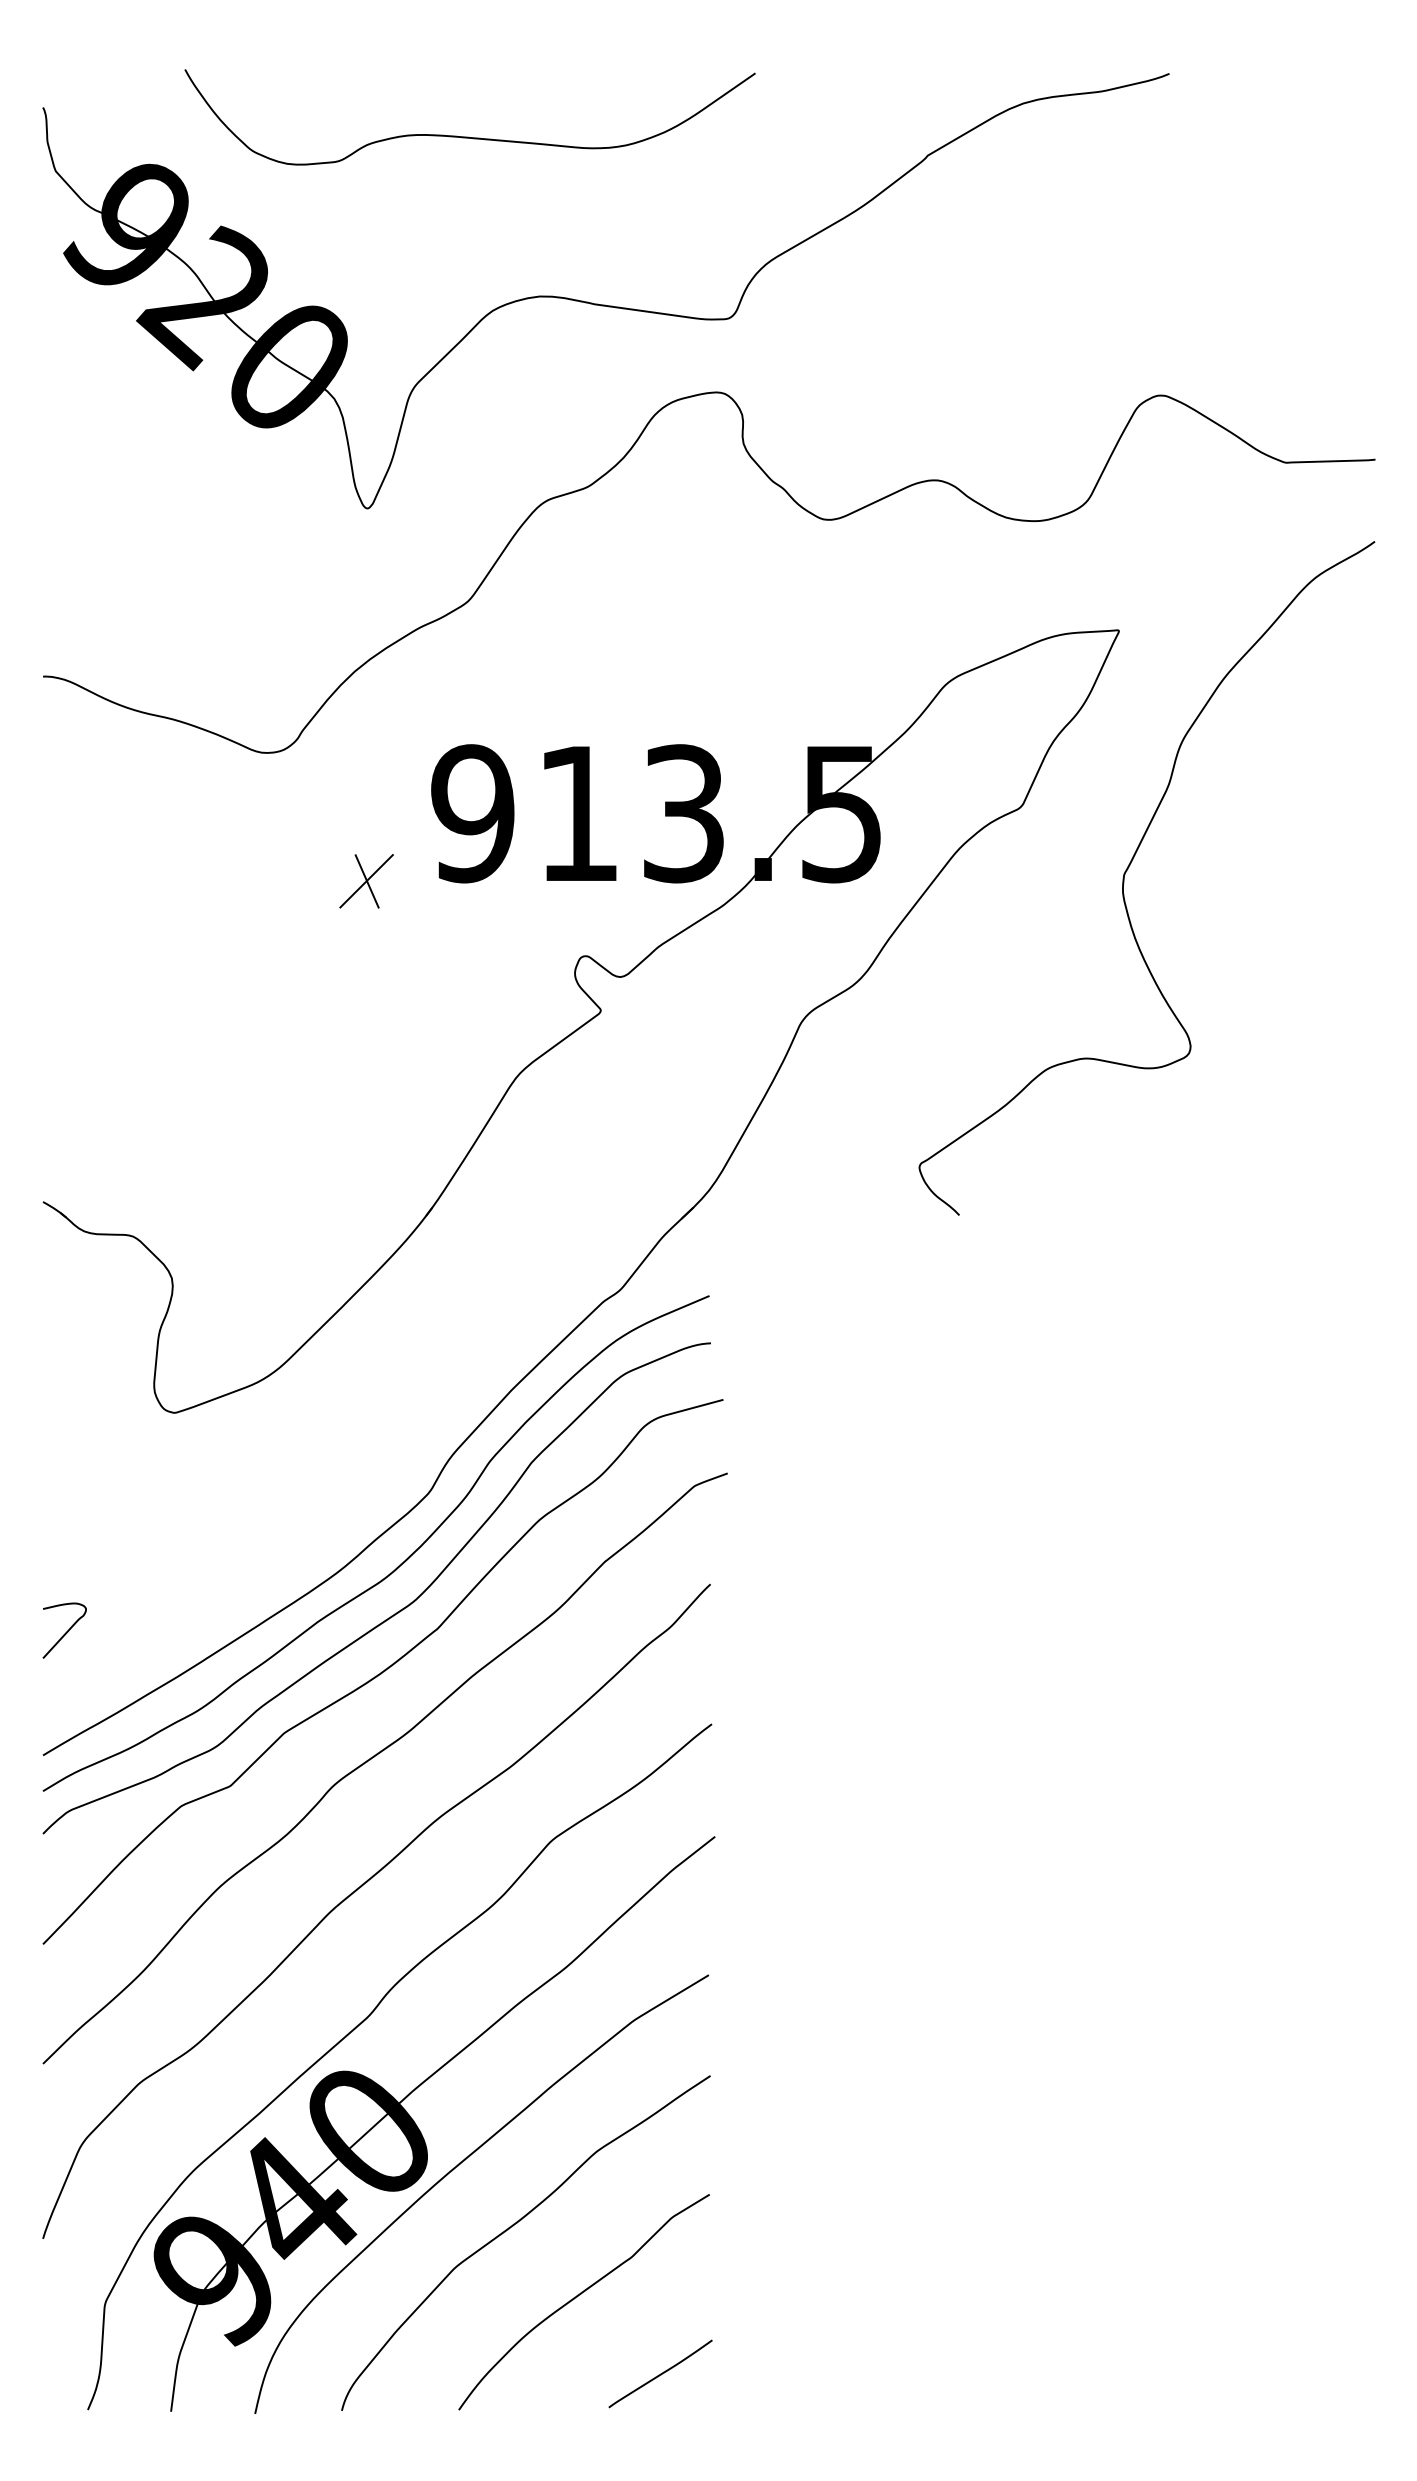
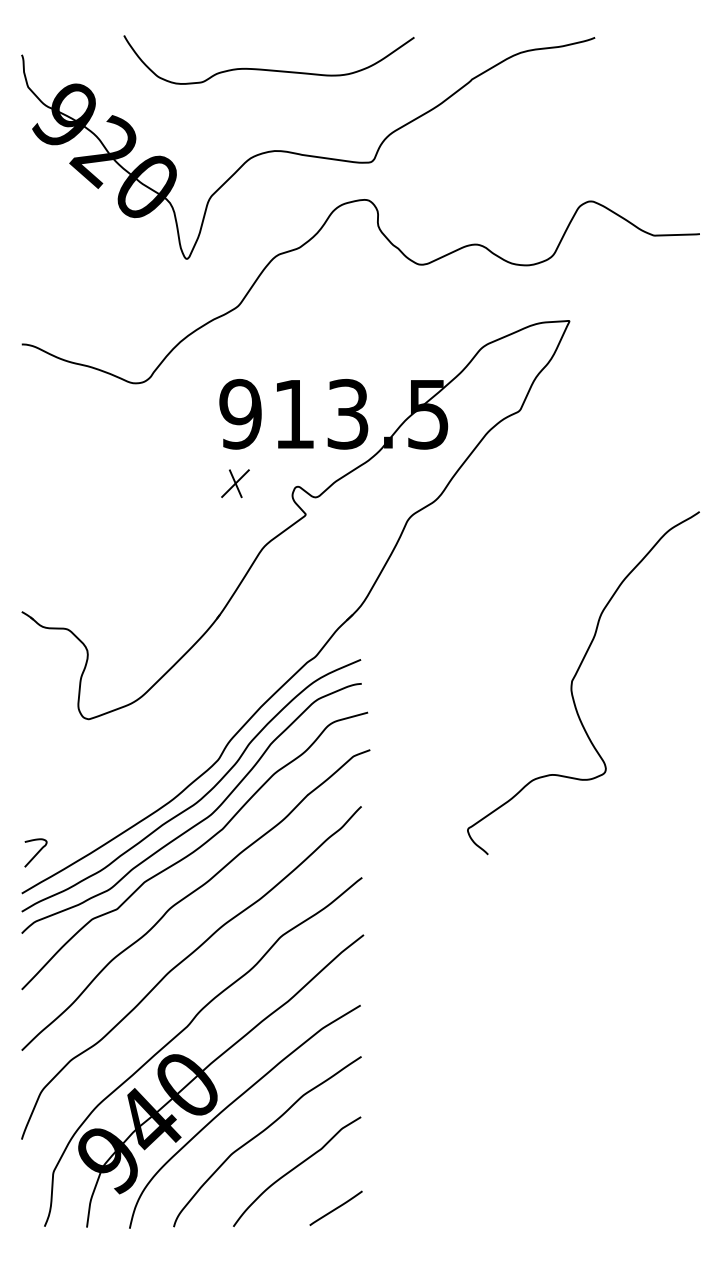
curve: (468, 136) -> (268, 69), moved
curve: (1128, 871) -> (574, 679), moved
part: (366, 880) -> (235, 483), moved
curve: (66, 1629) -> (36, 852), moved

